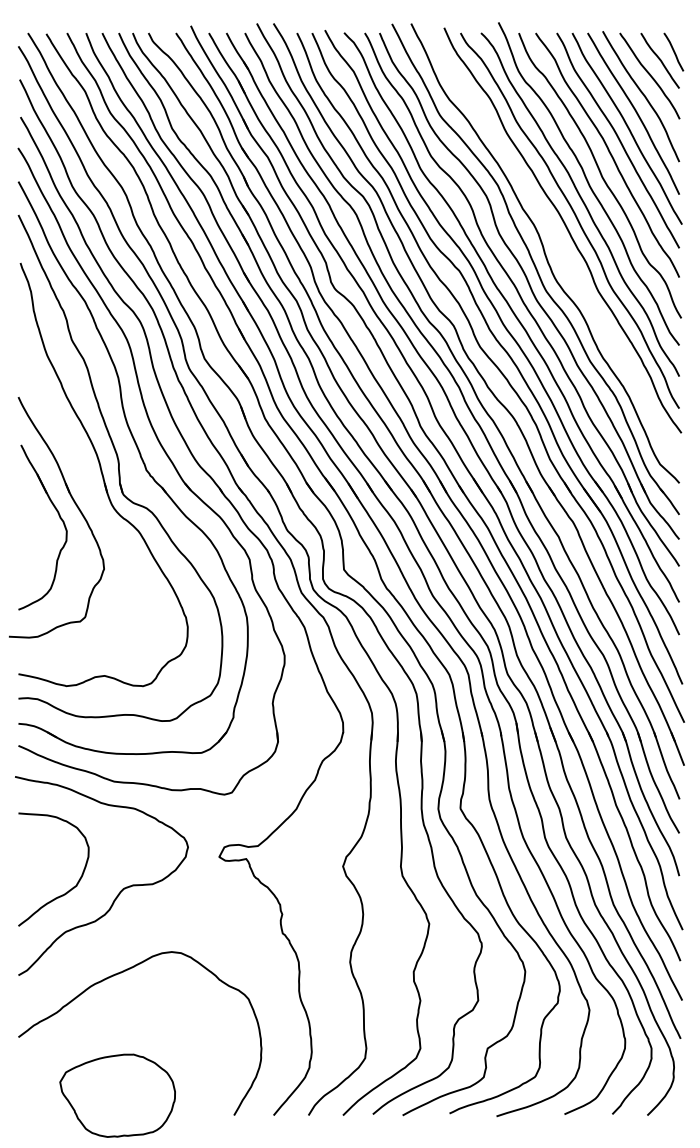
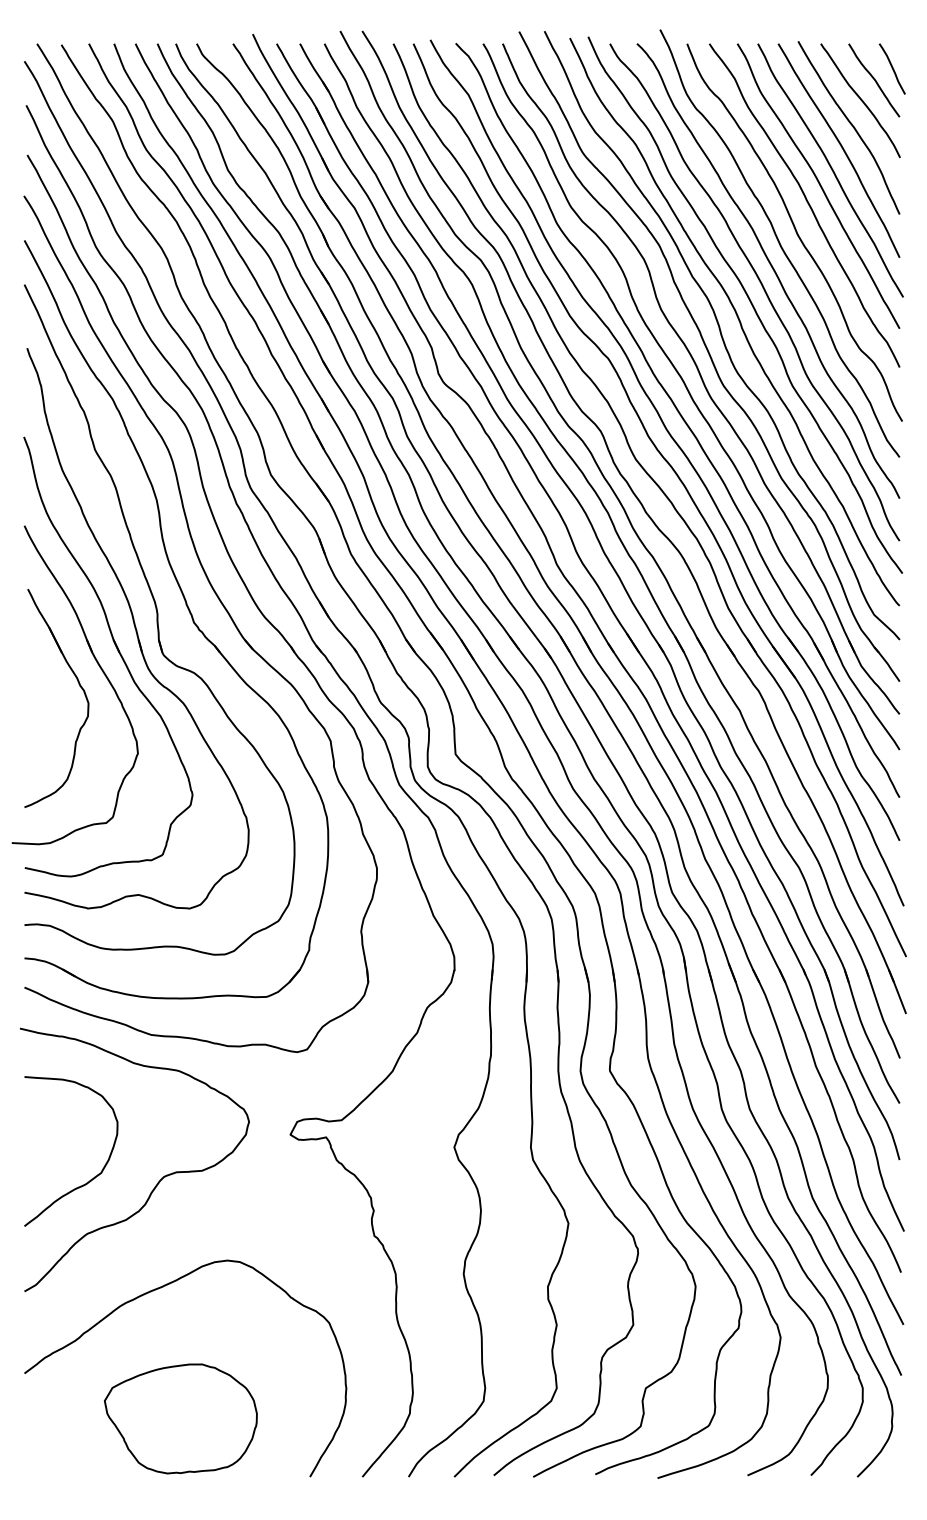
curve: (557, 242) -> (738, 321), added
part: (88, 492) -> (117, 651), added
part: (117, 1095) -> (180, 1418), moved

